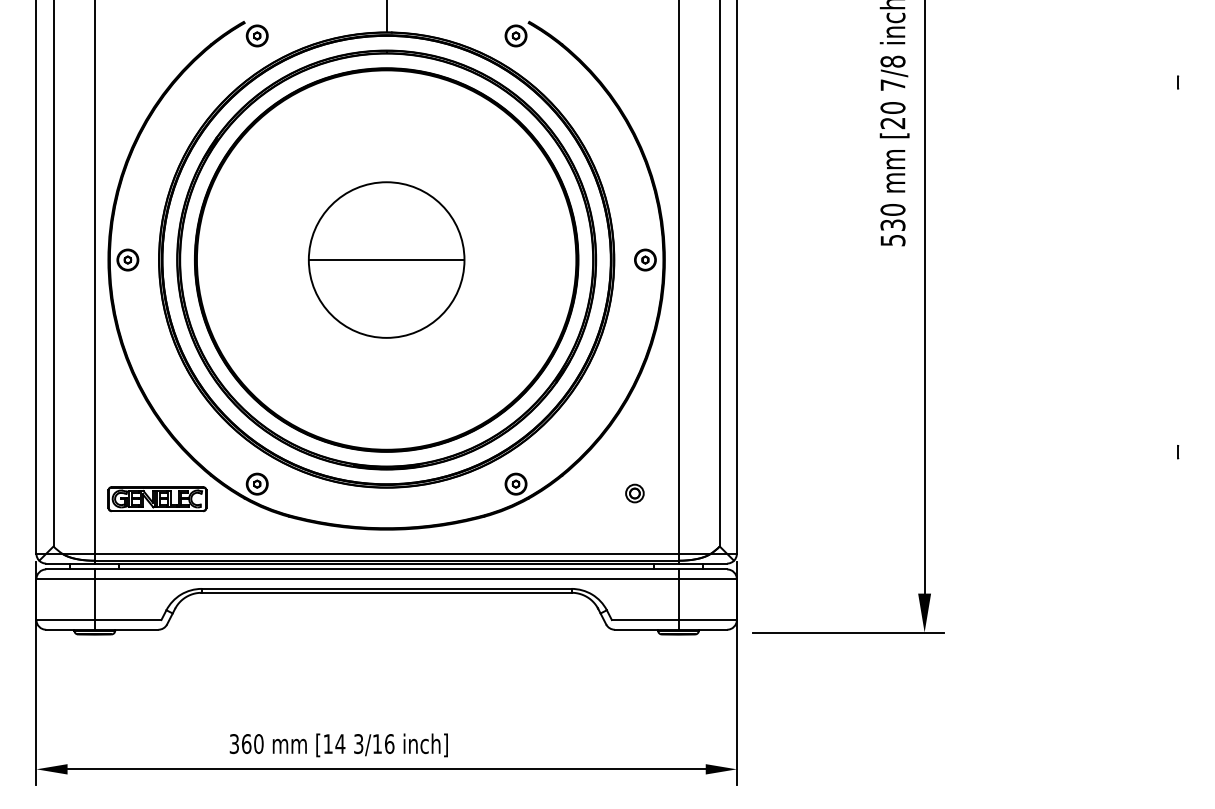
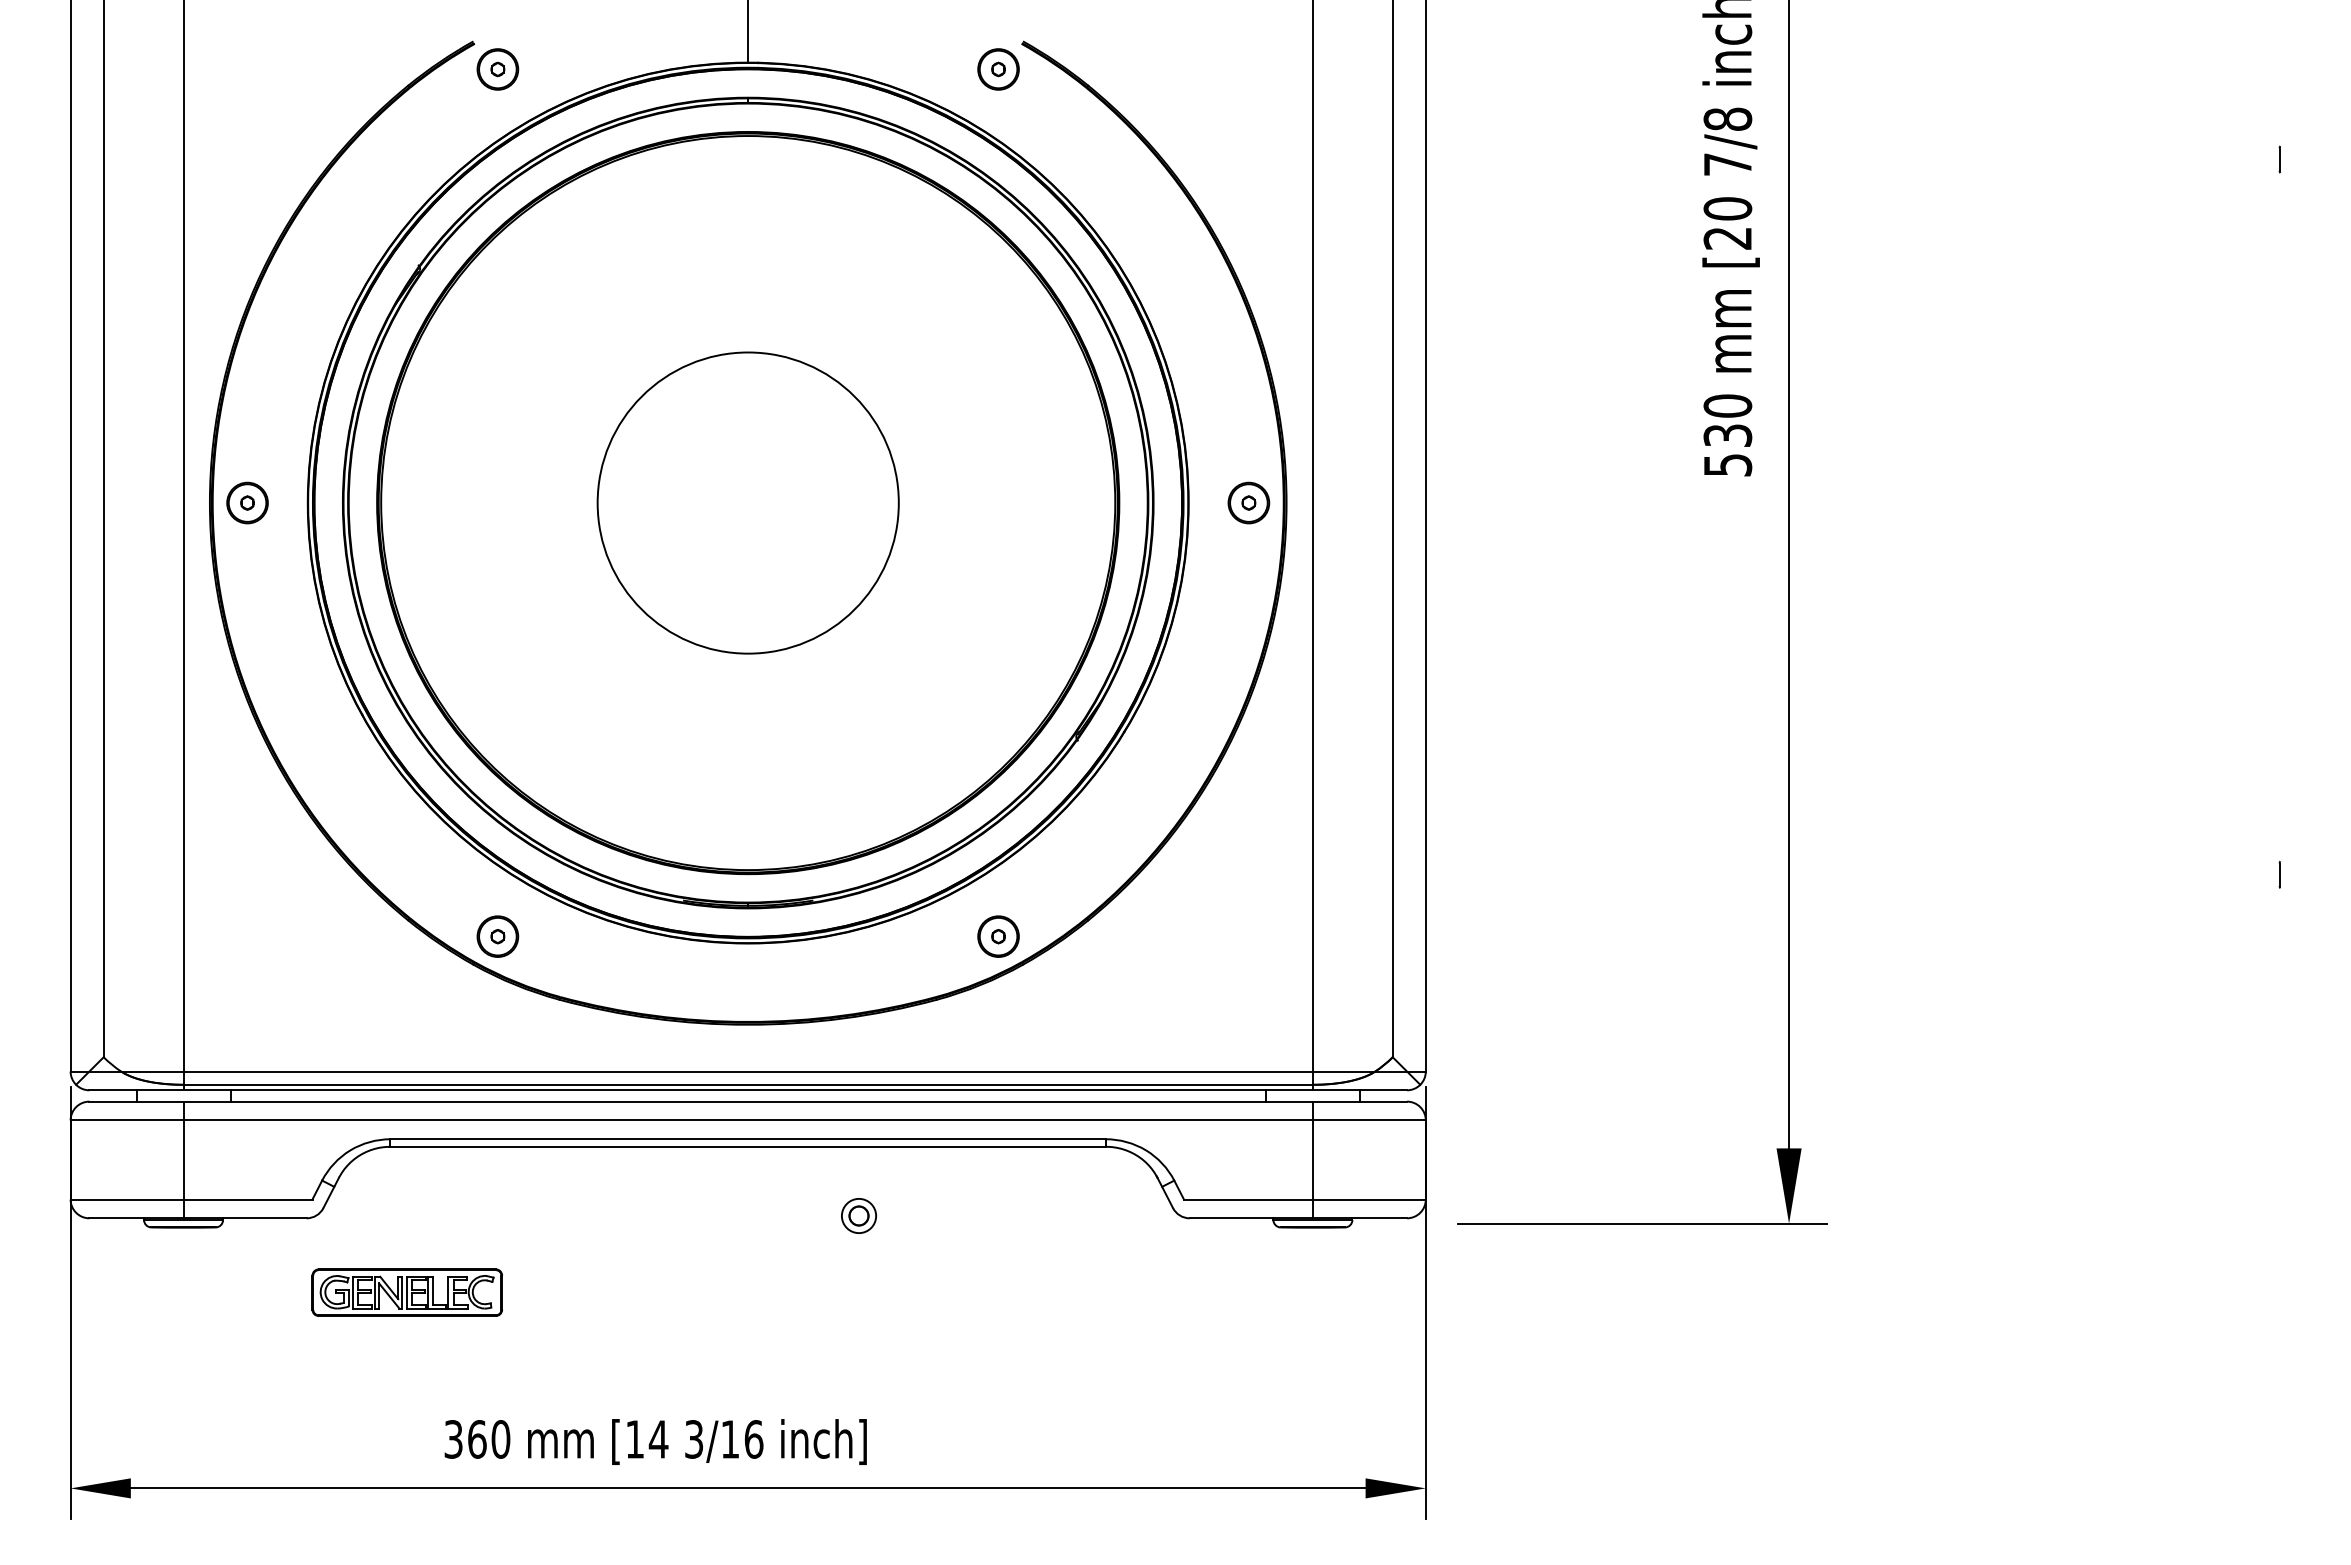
line: (386, 260) -> (747, 503), removed
part: (634, 493) -> (858, 1215), moved
part: (157, 499) -> (407, 1293), moved

